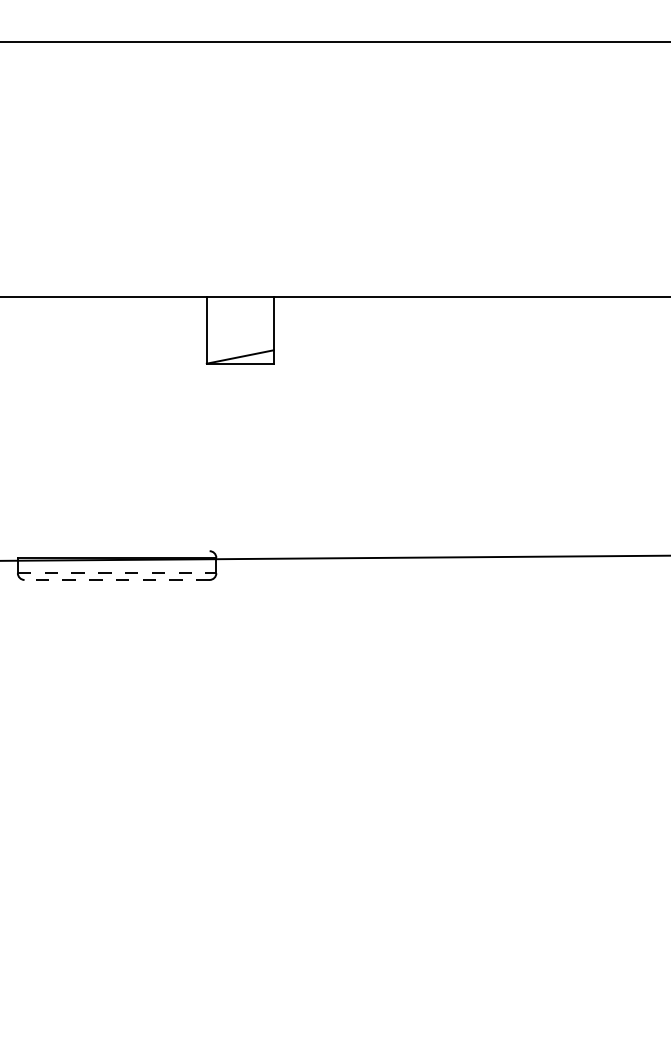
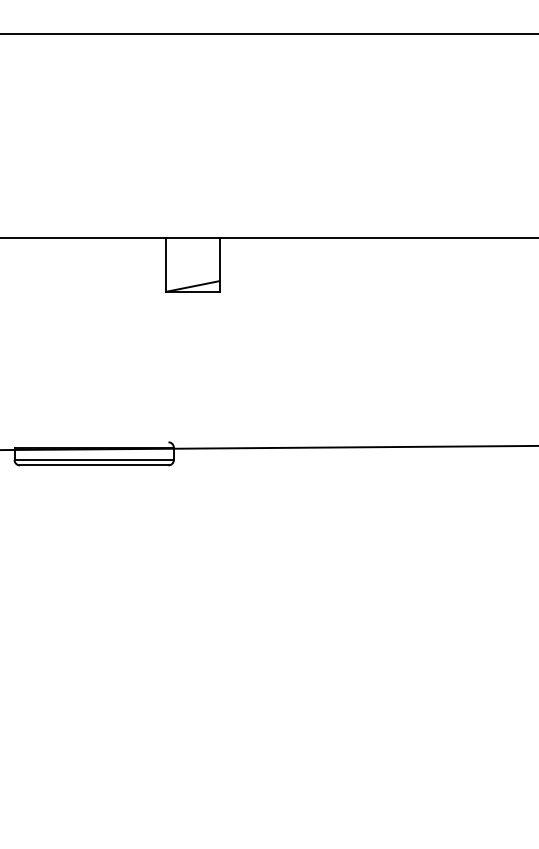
line: (117, 573) -> (94, 460), dashed -> solid
line: (117, 579) -> (94, 465), dashed -> solid

